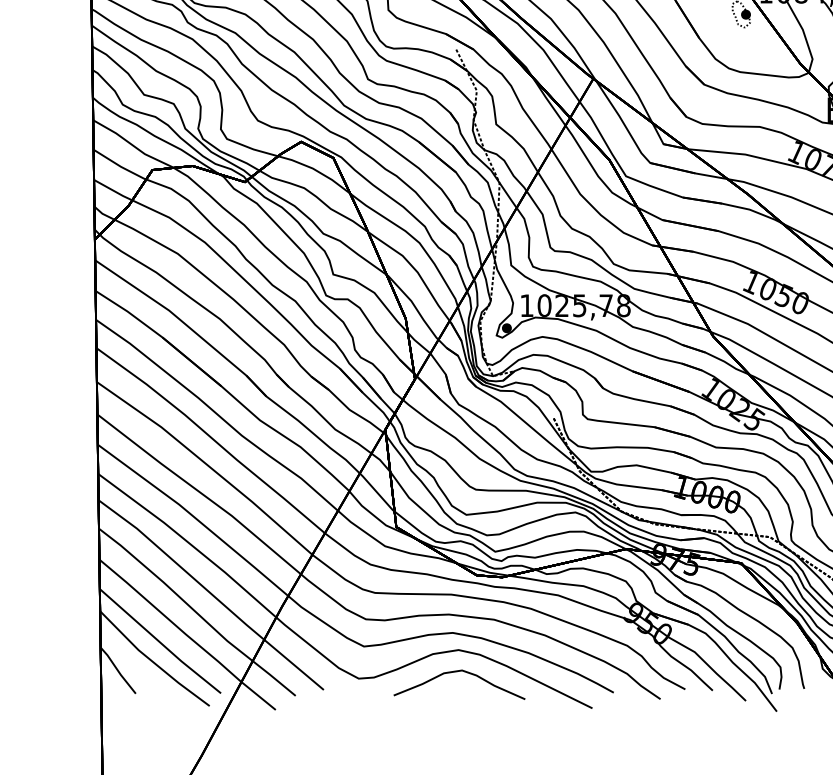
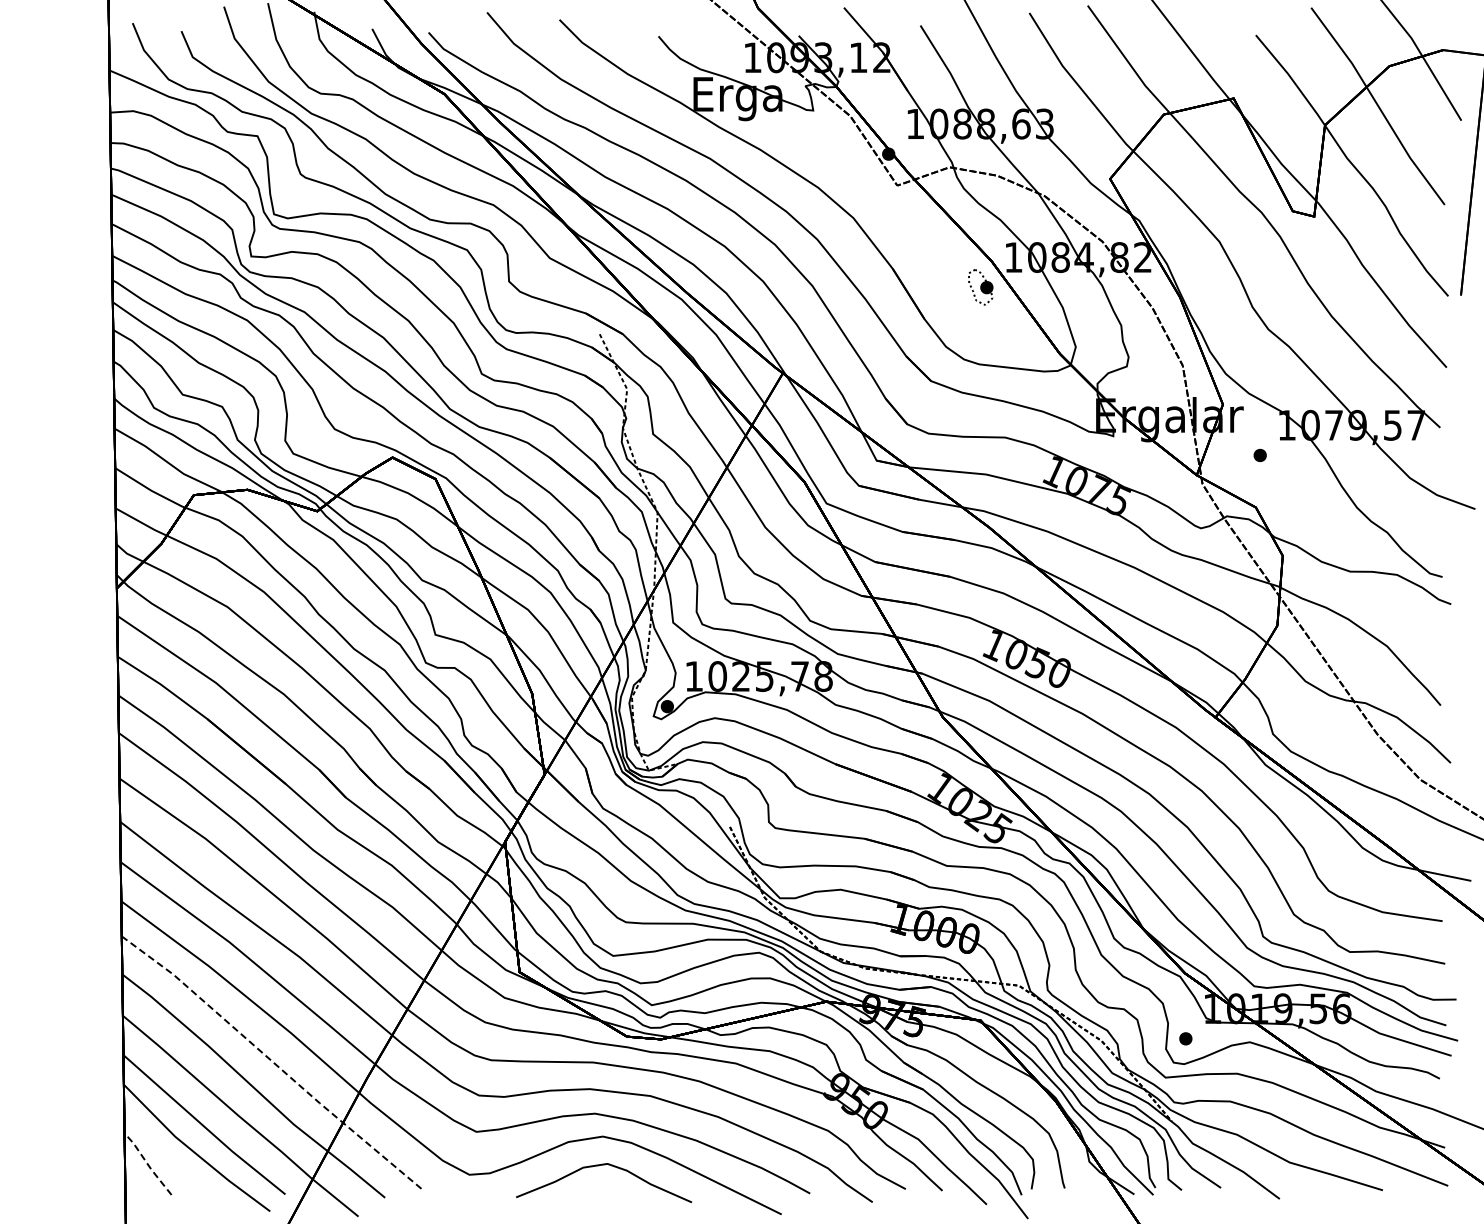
line: (212, 594) -> (273, 1062), solid -> dashed
line: (117, 670) -> (147, 1164), solid -> dashed

